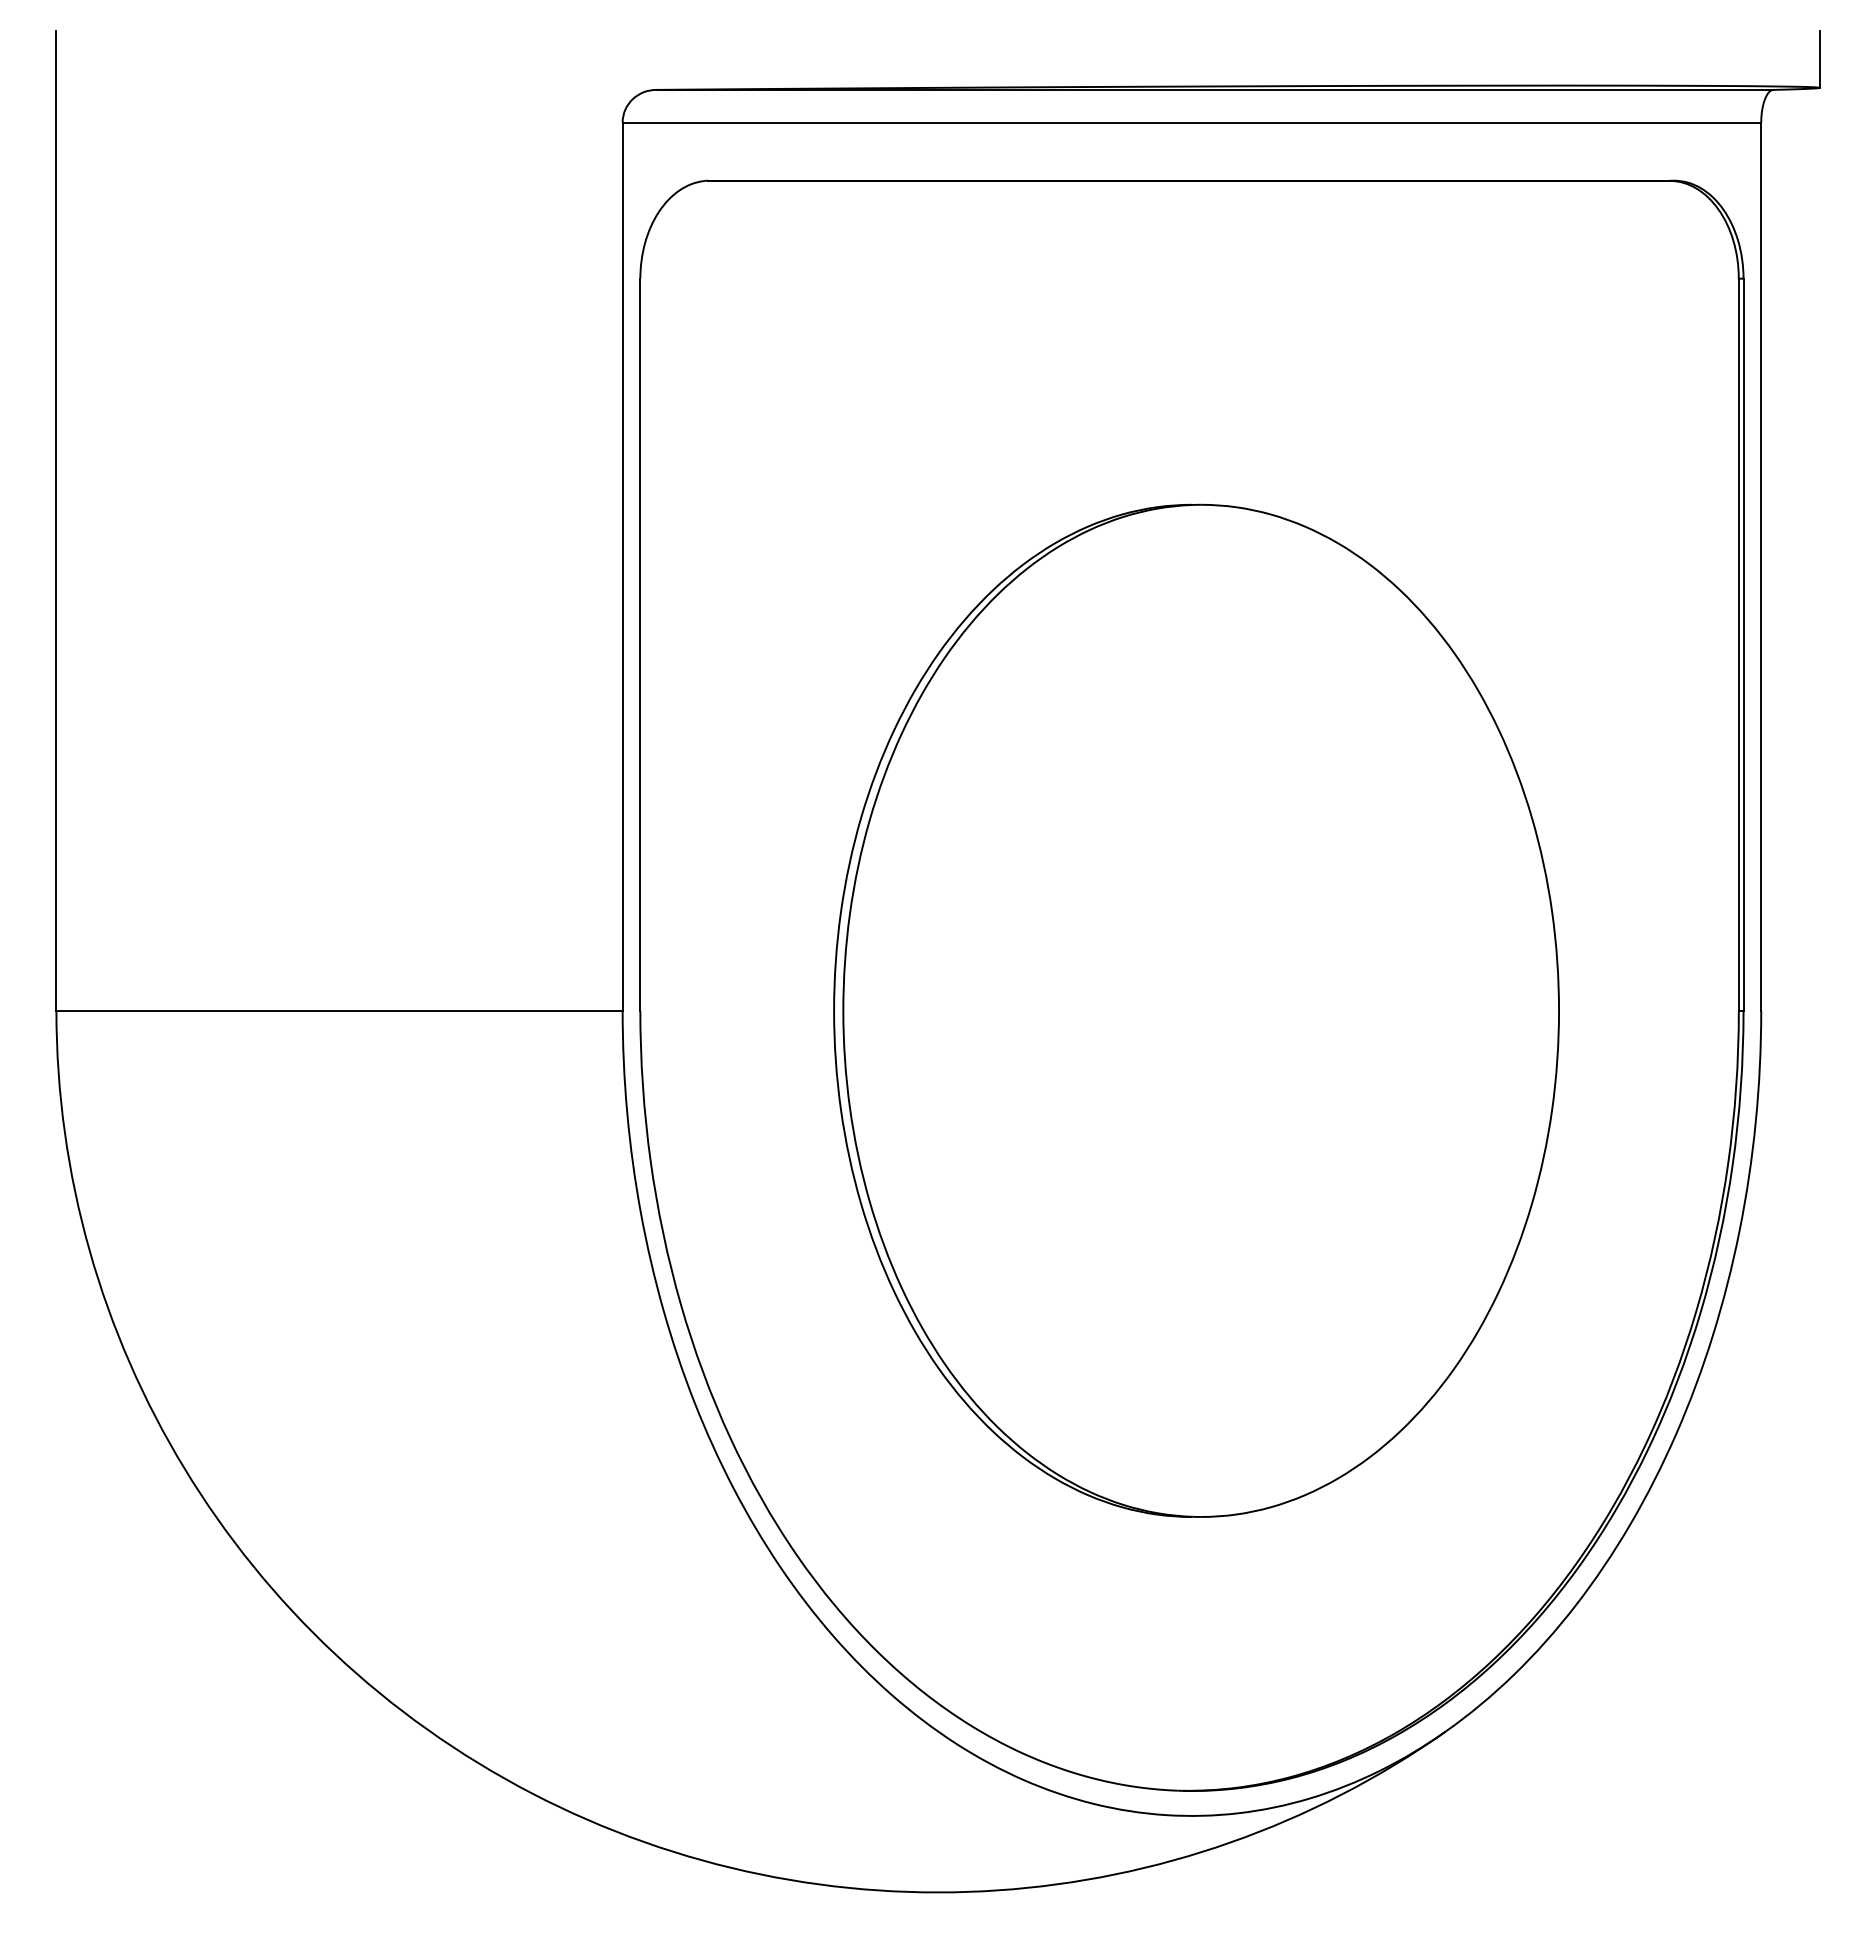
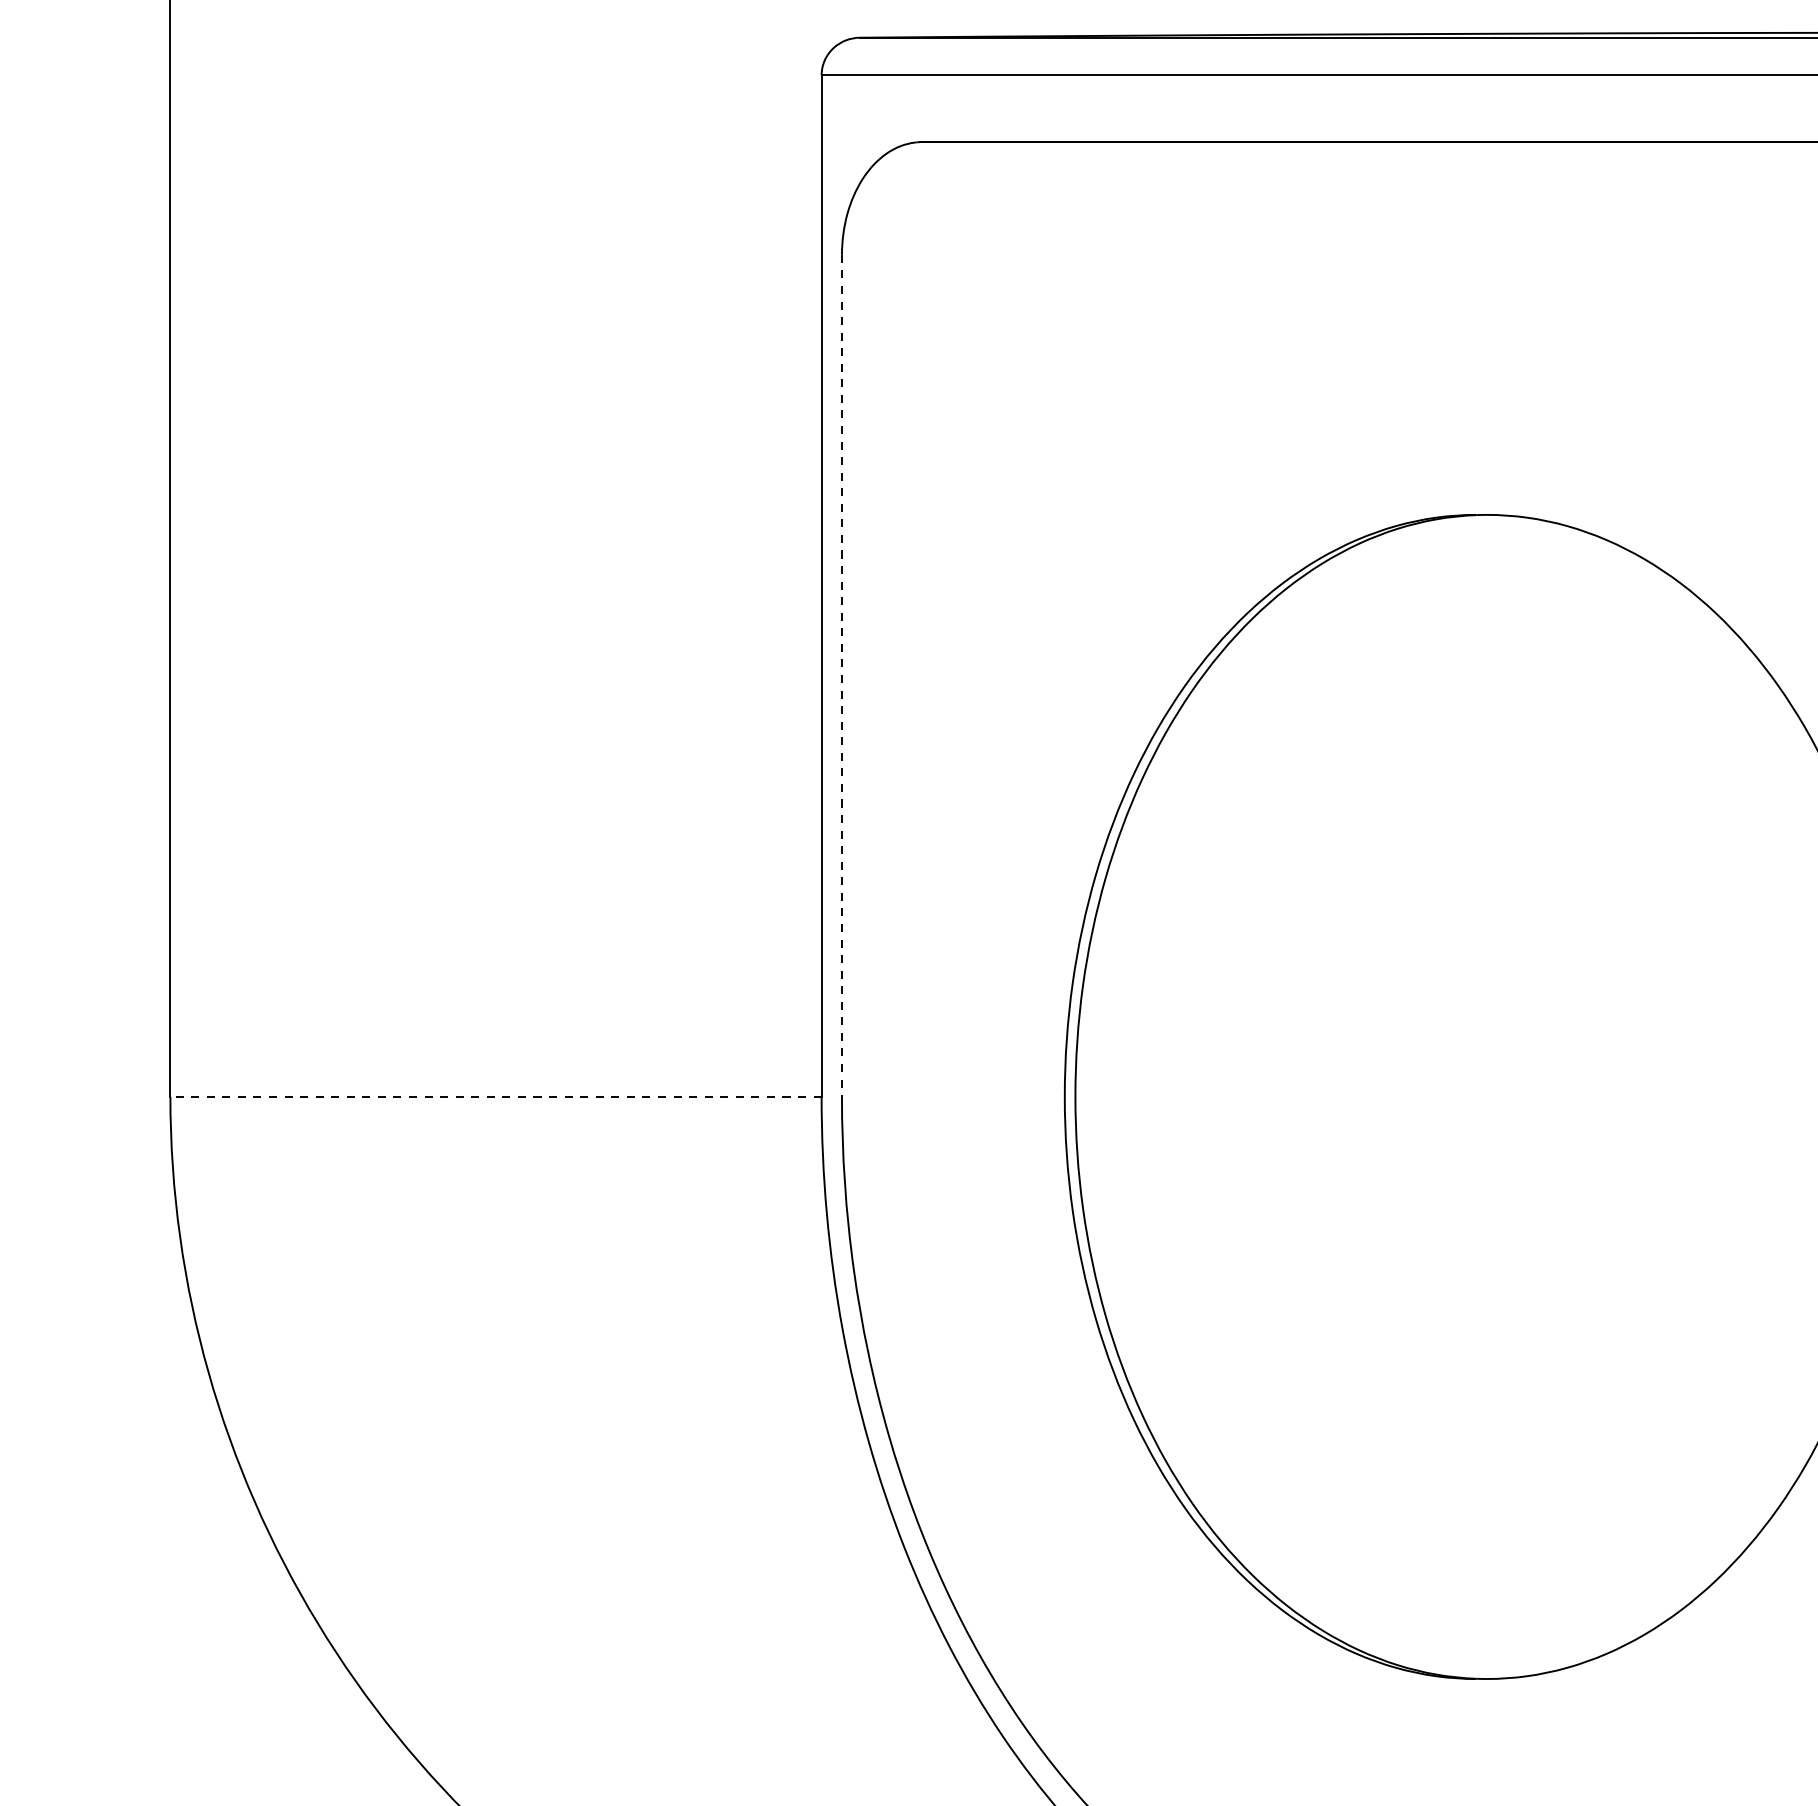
line: (640, 645) -> (842, 676), solid -> dashed
line: (339, 1010) -> (495, 1096), solid -> dashed

